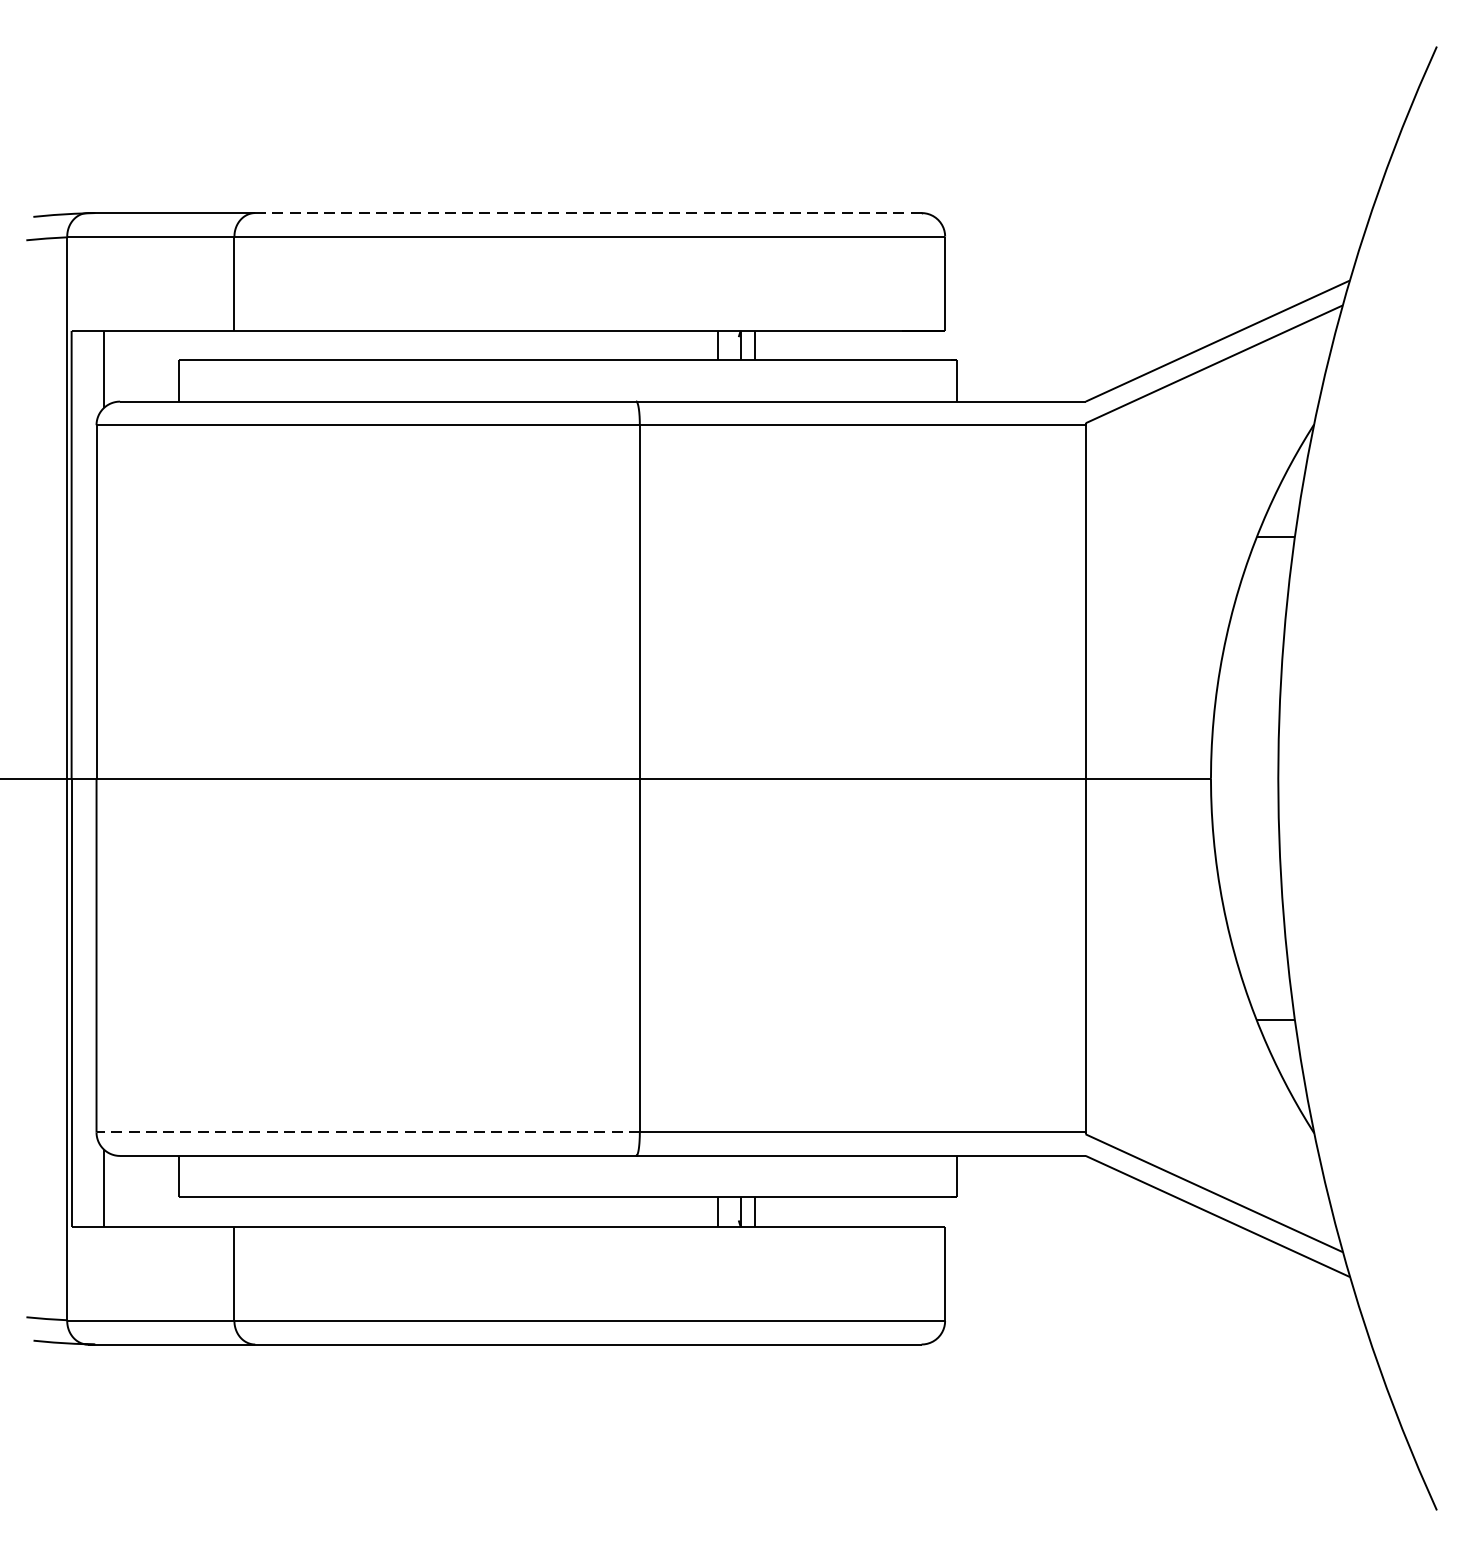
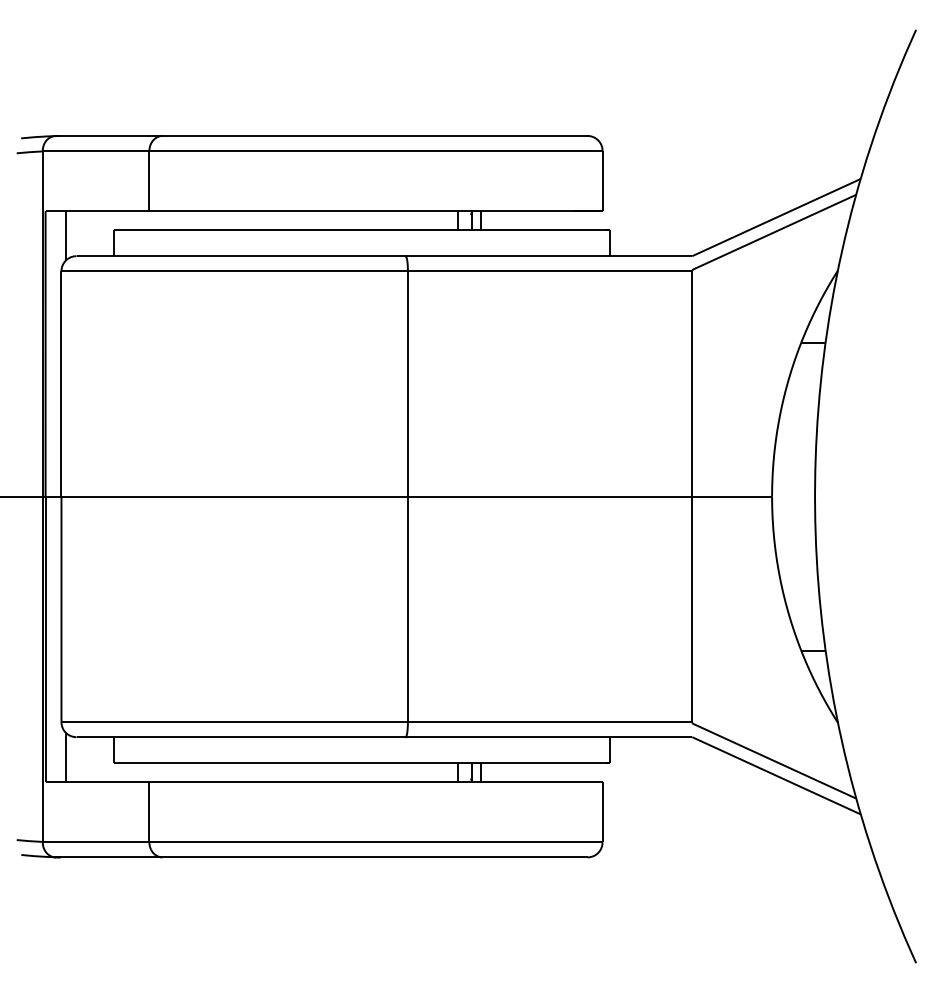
line: (589, 212) -> (375, 135), dashed -> solid
line: (366, 1132) -> (233, 722), dashed -> solid

